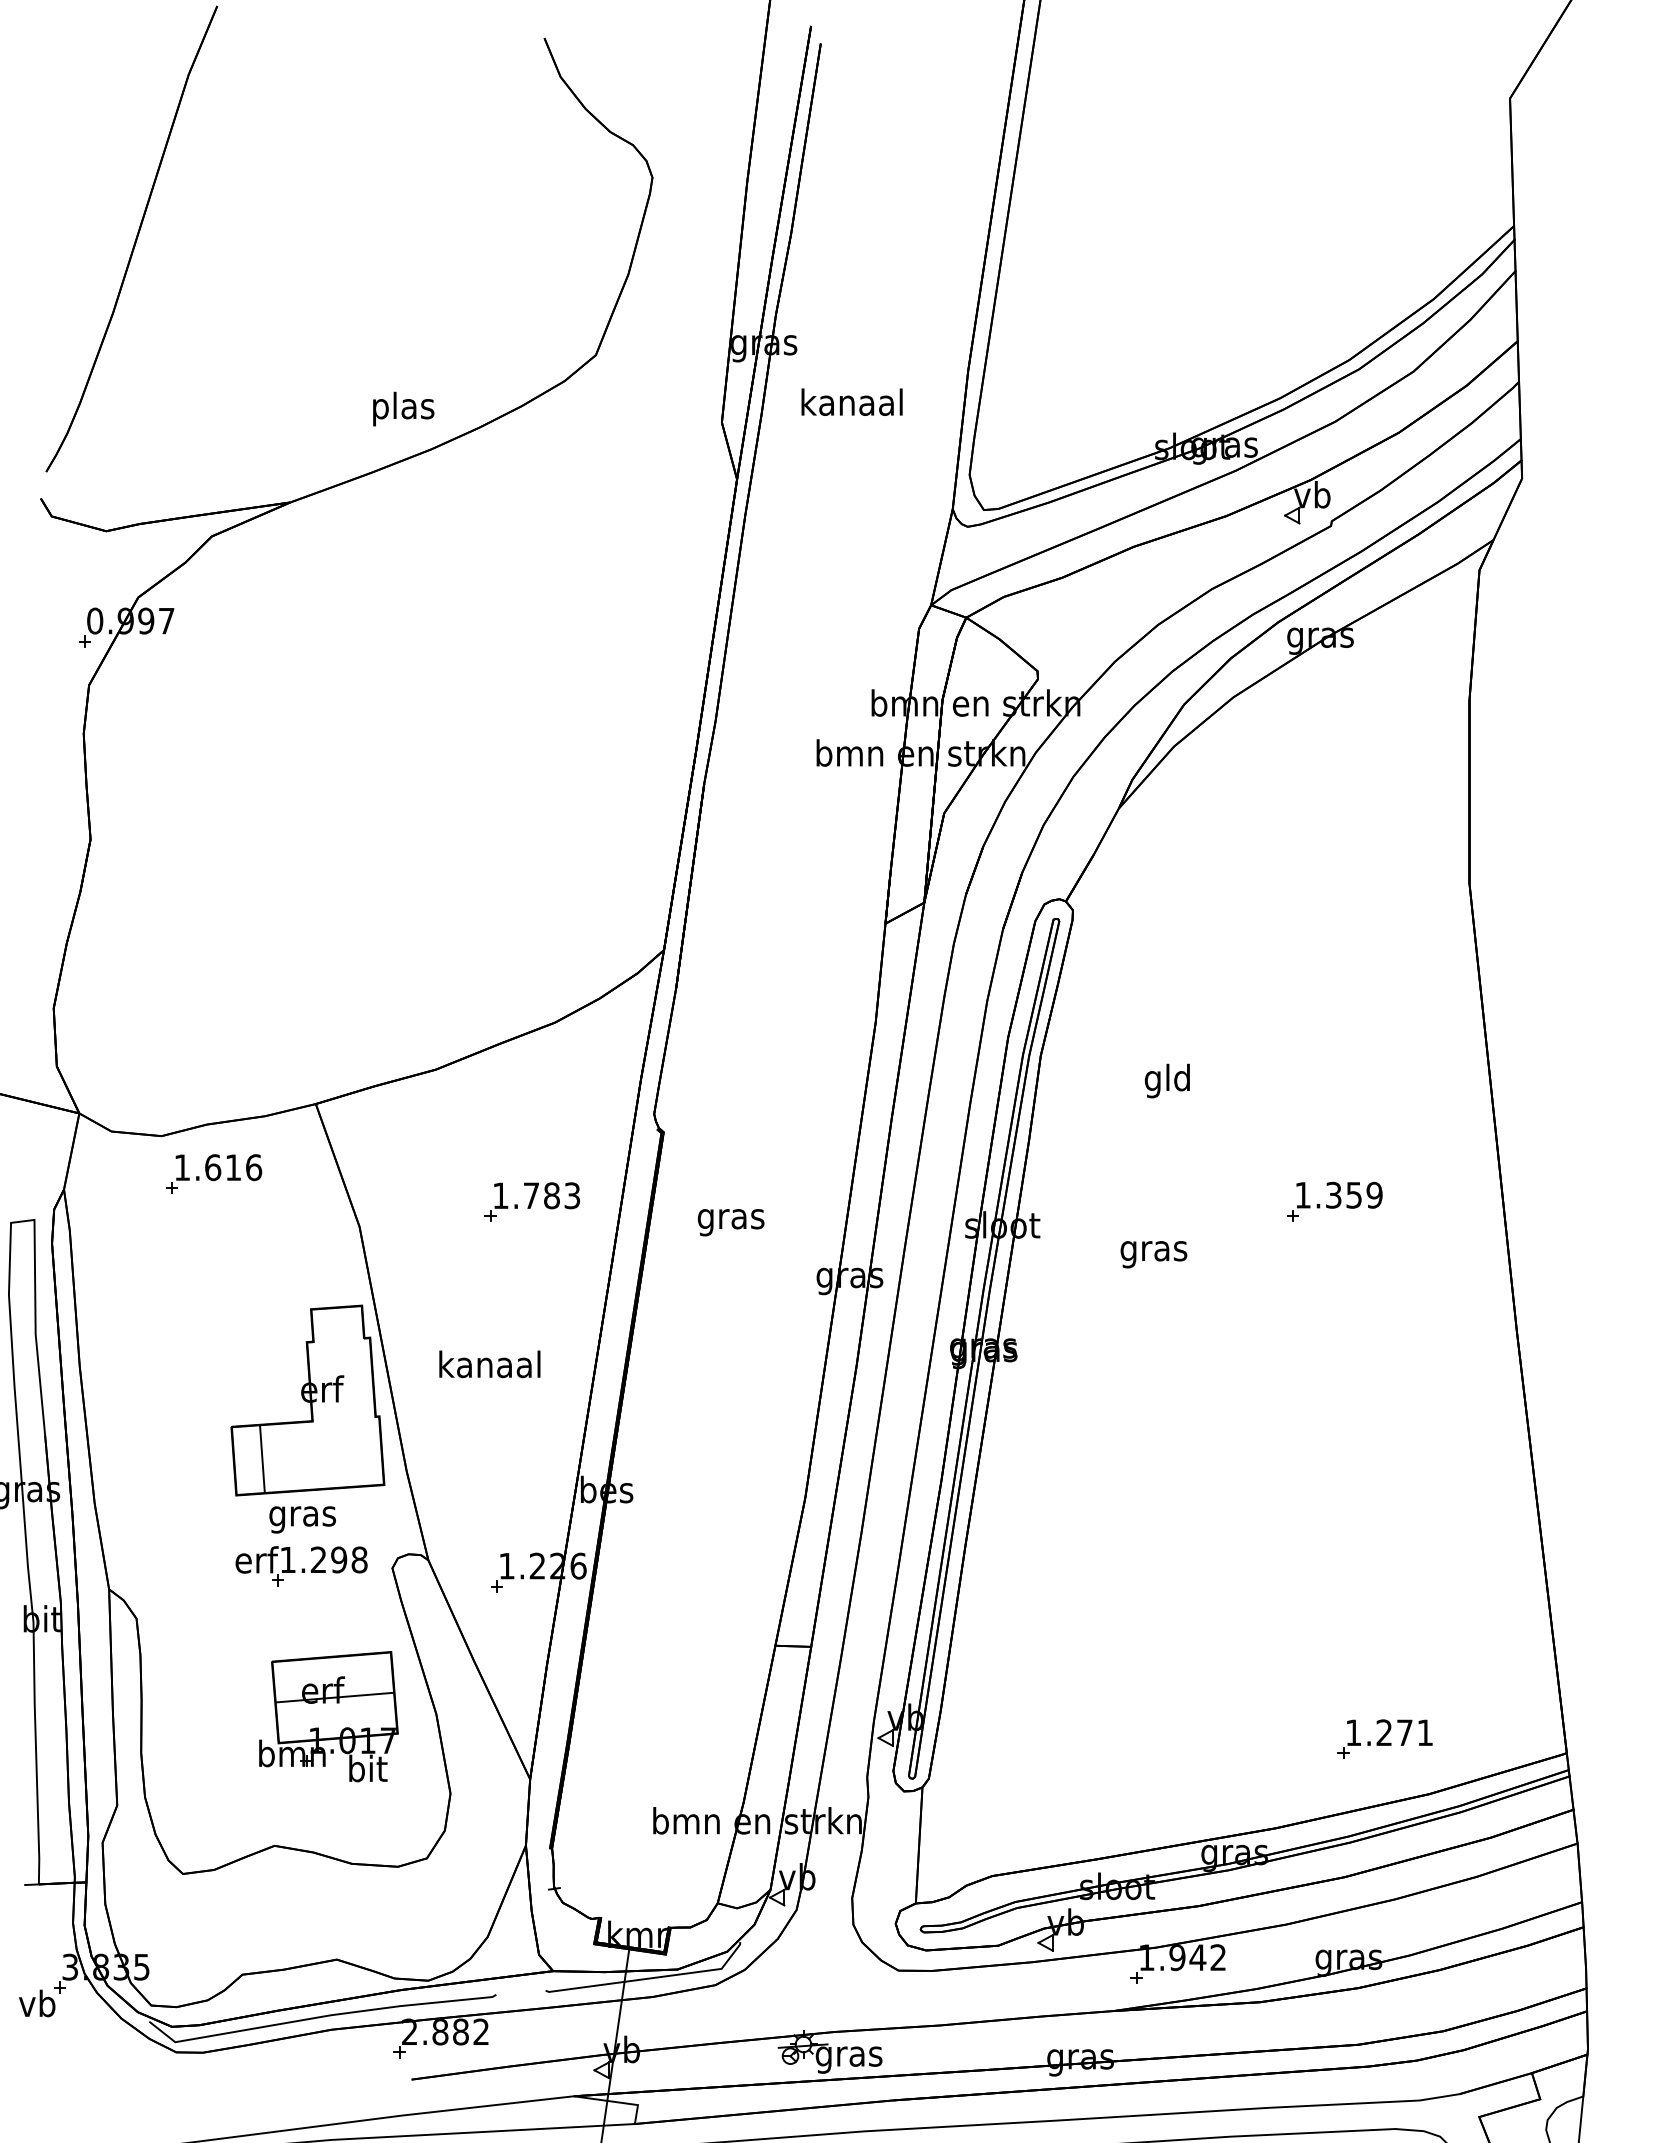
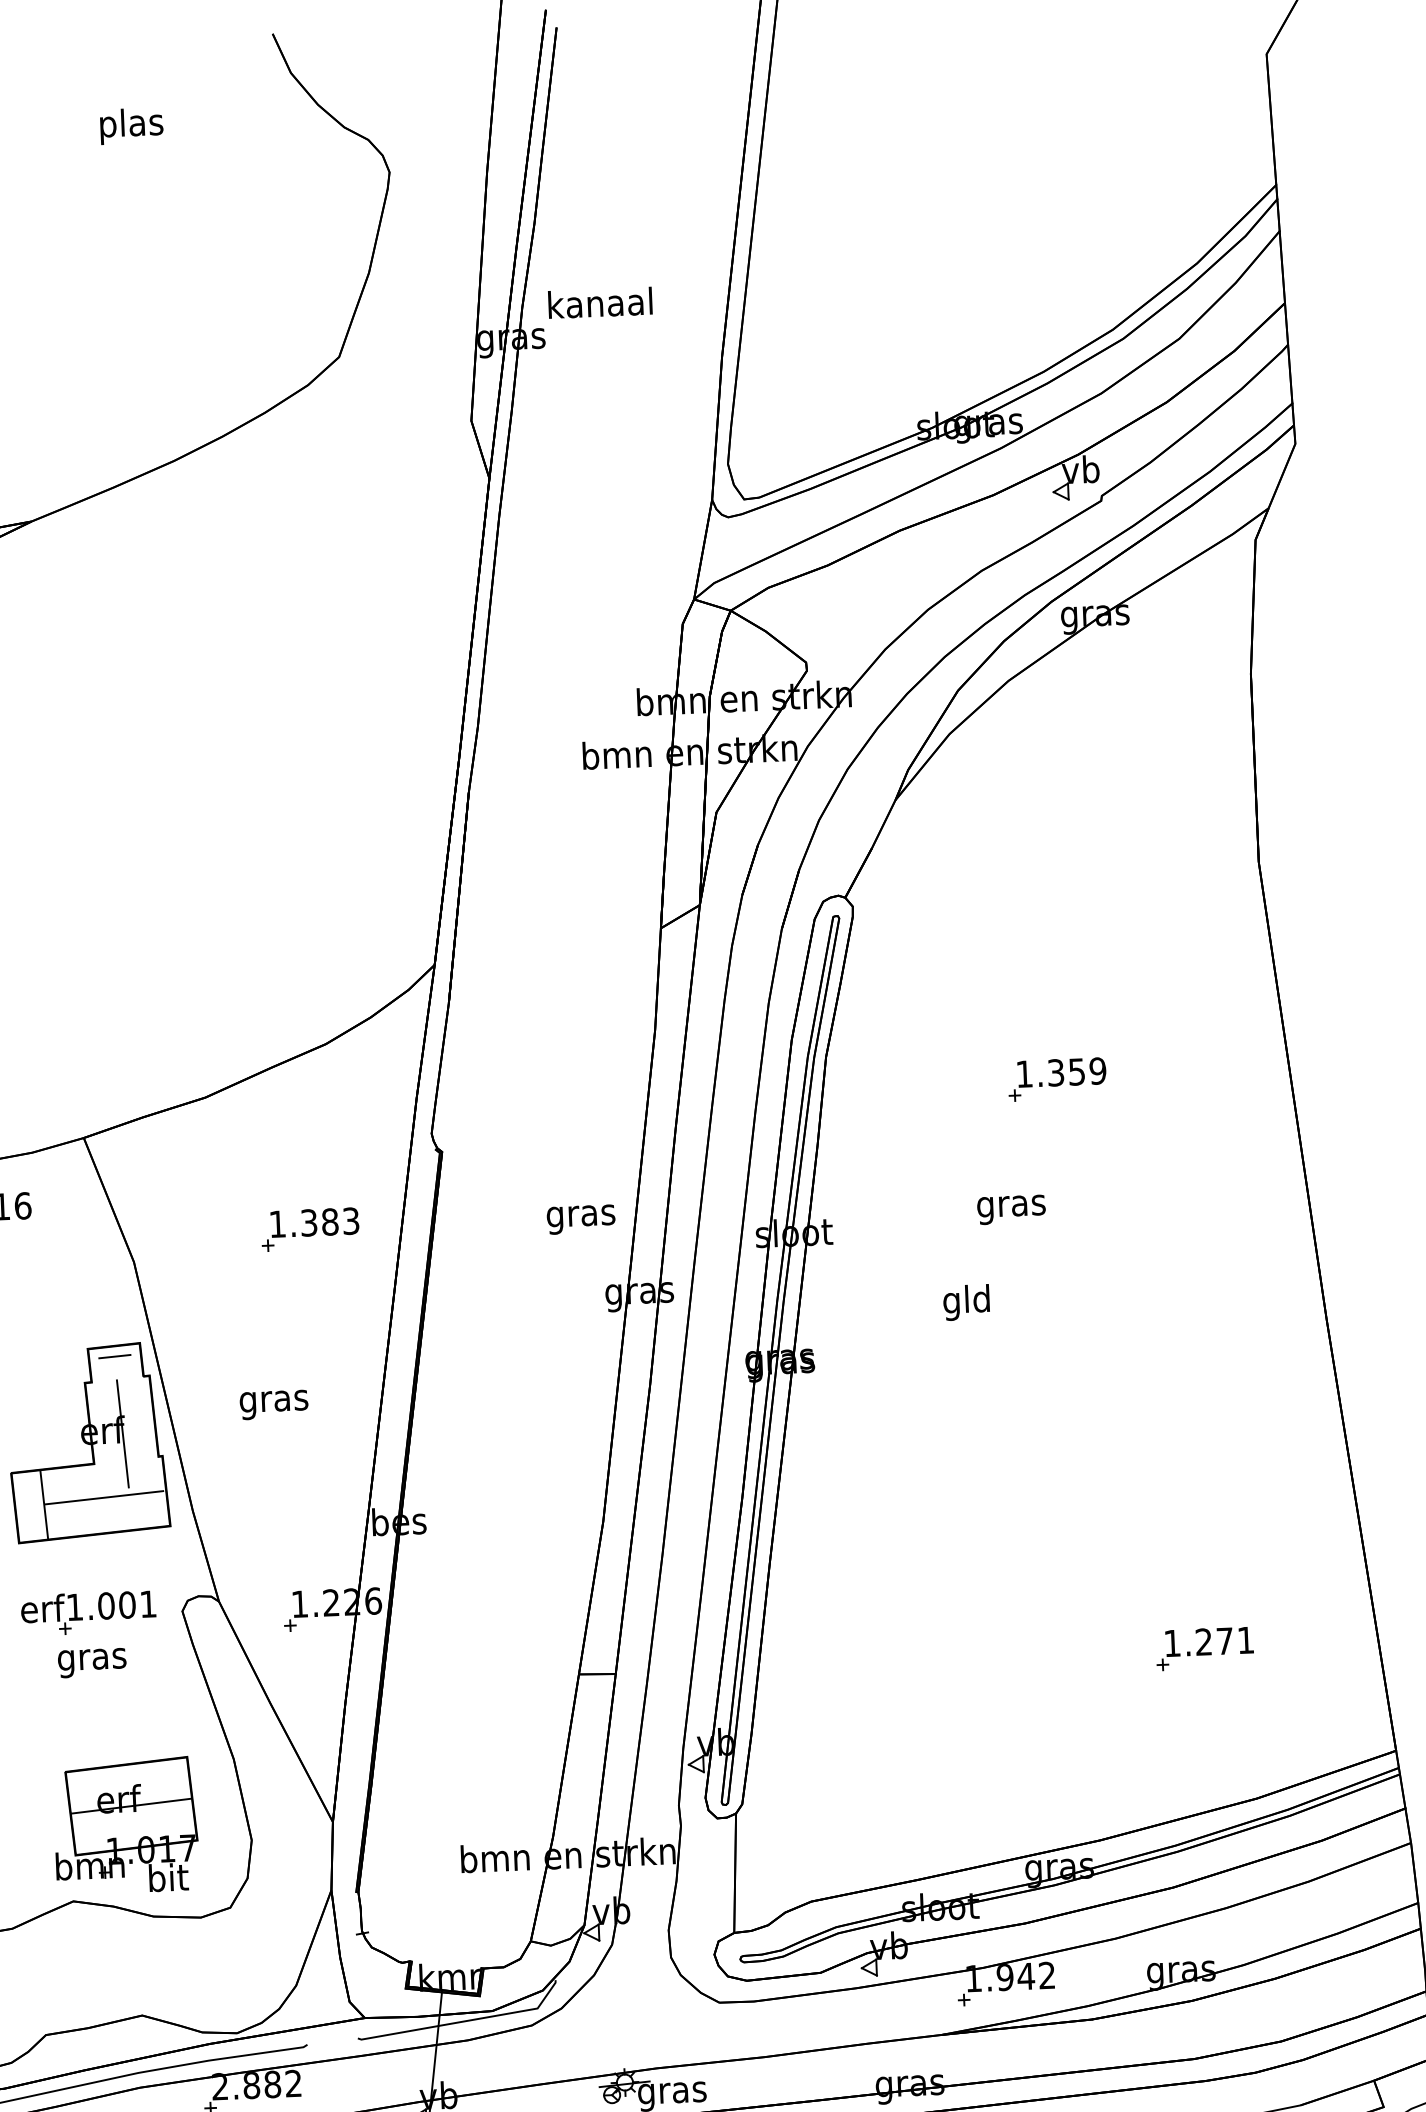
text: (851, 401) -> (599, 302), moved
text: (403, 408) -> (131, 125), moved
text: (1166, 1080) -> (965, 1302), moved
text: (531, 1195) -> (309, 1222), 1.783 -> 1.383
part: (1334, 1201) -> (1057, 1079), moved
text: (730, 1222) -> (580, 1219), moved
text: (1153, 1254) -> (1011, 1209), moved
line: (336, 1317) -> (114, 1356), added
text: (489, 1367) -> (273, 1401), kanaal -> gras
line: (341, 1393) -> (122, 1434), added
line: (320, 1454) -> (103, 1497), added
text: (302, 1519) -> (92, 1662), moved
text: (338, 1559) -> (126, 1604), 1.298 -> 1.001
part: (328, 1716) -> (125, 1825), moved
part: (1384, 1738) -> (1204, 1647), moved

